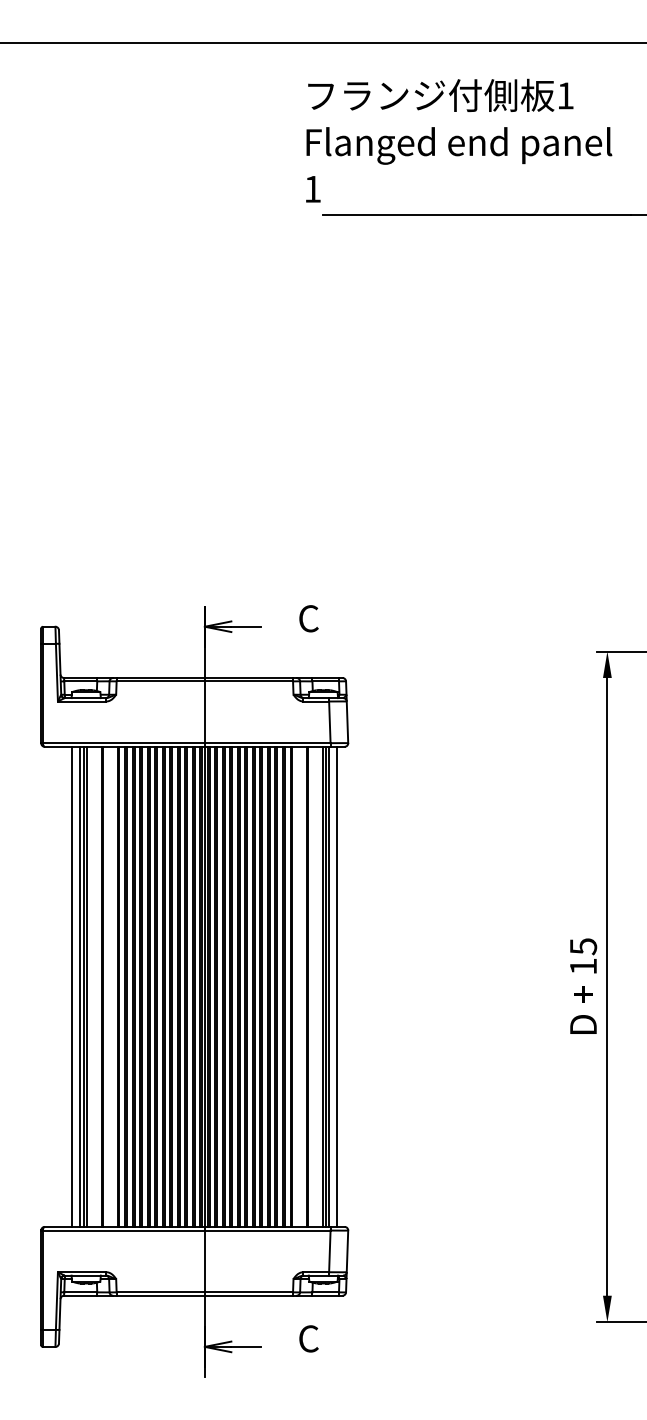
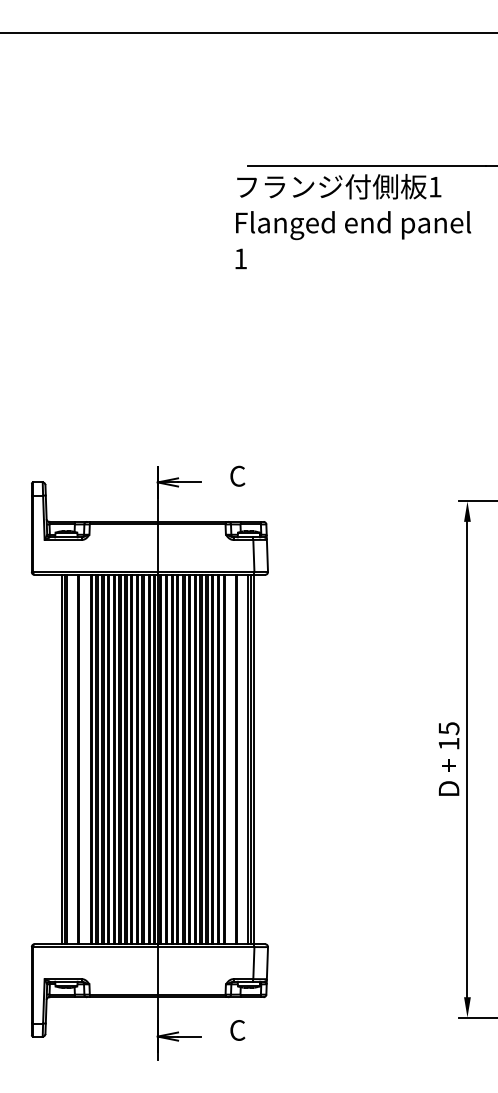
text: (459, 140) -> (353, 221), moved
line: (72, 986) -> (55, 759), removed
line: (337, 986) -> (259, 759), removed

